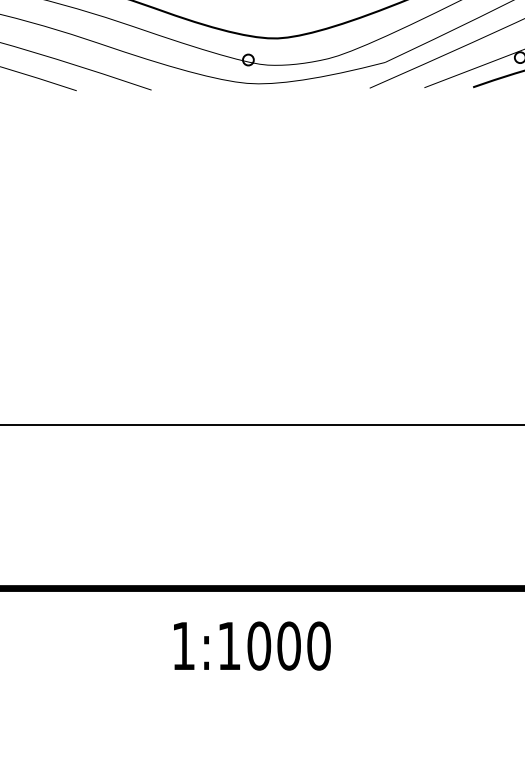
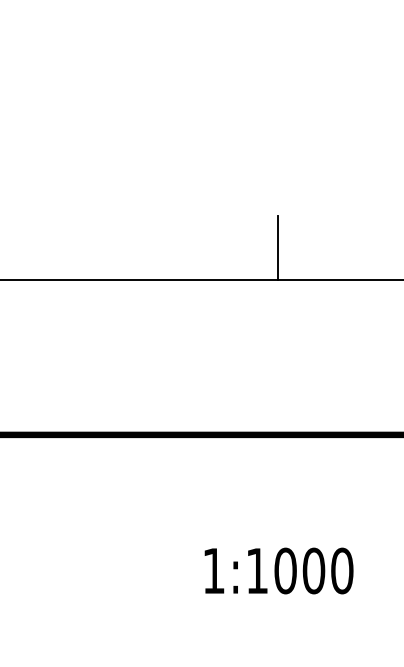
line: (251, 391) -> (278, 248), added
text: (252, 645) -> (279, 570), moved

